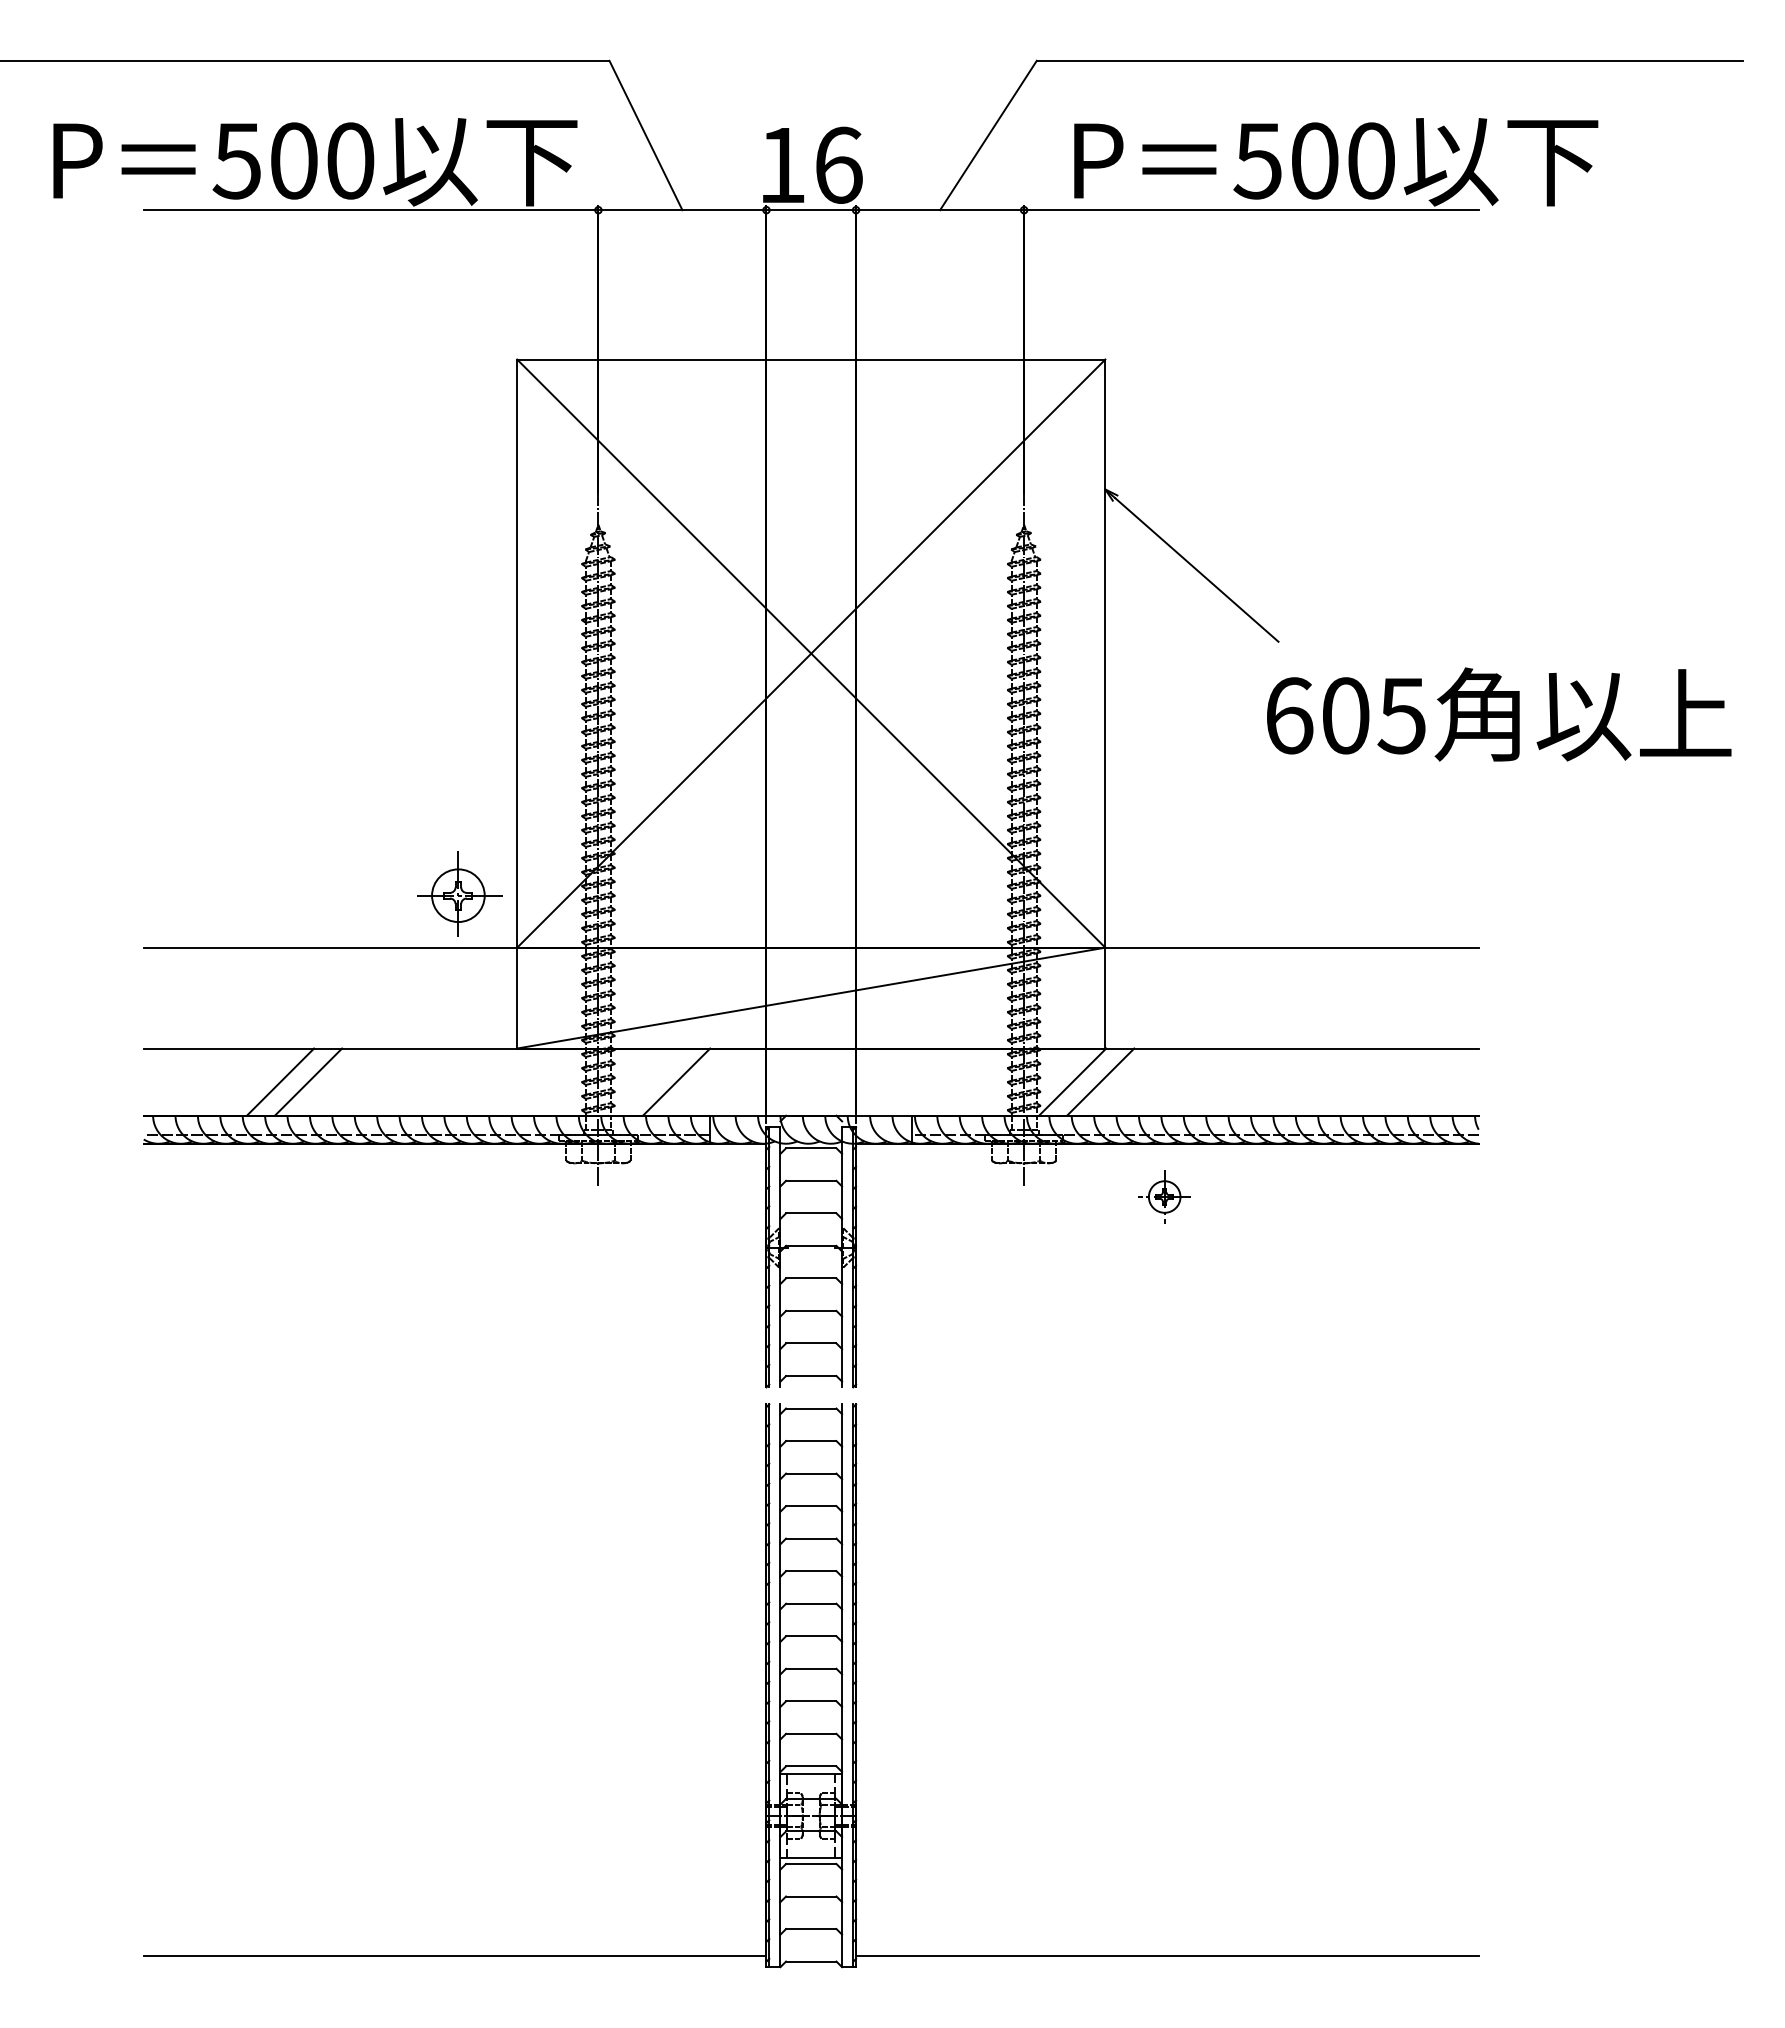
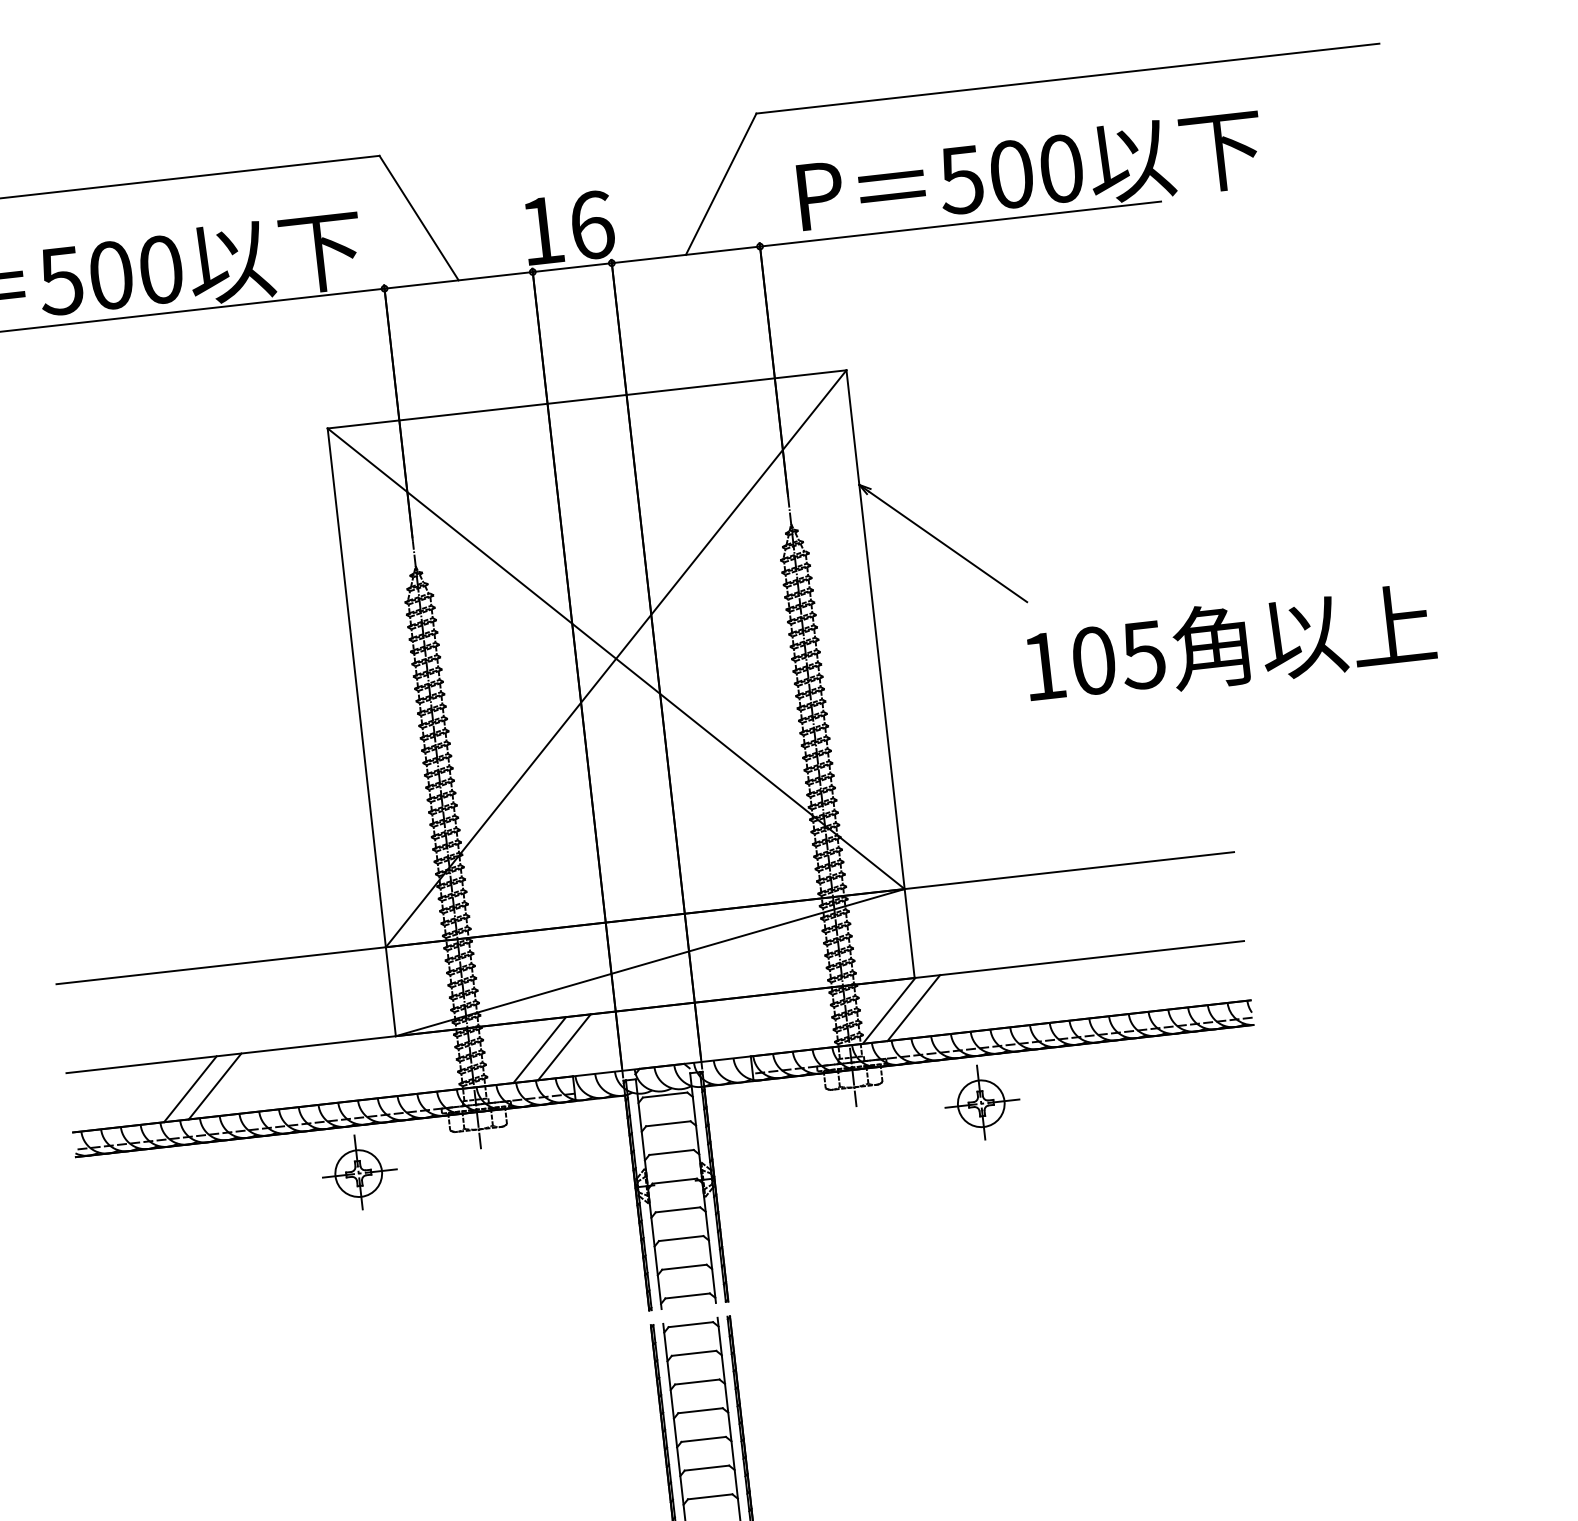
text: (1290, 715) -> (1045, 665), 605 -> 105
part: (459, 893) -> (359, 1171), moved
line: (704, 1081) -> (564, 1046), added
part: (1165, 1195) -> (982, 1101), size x1.67

